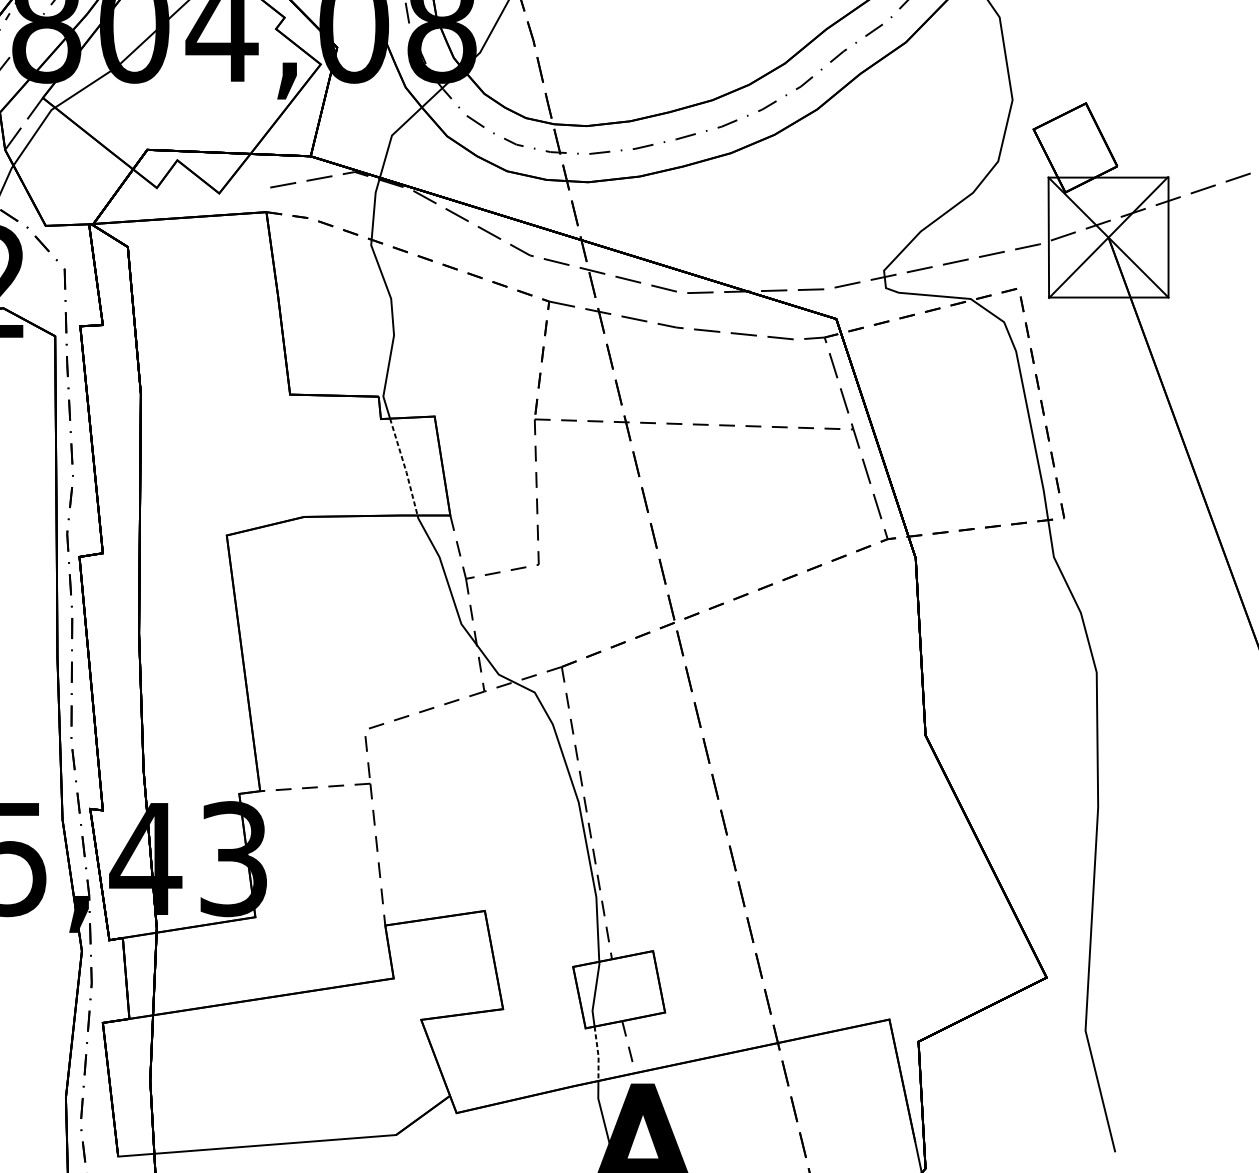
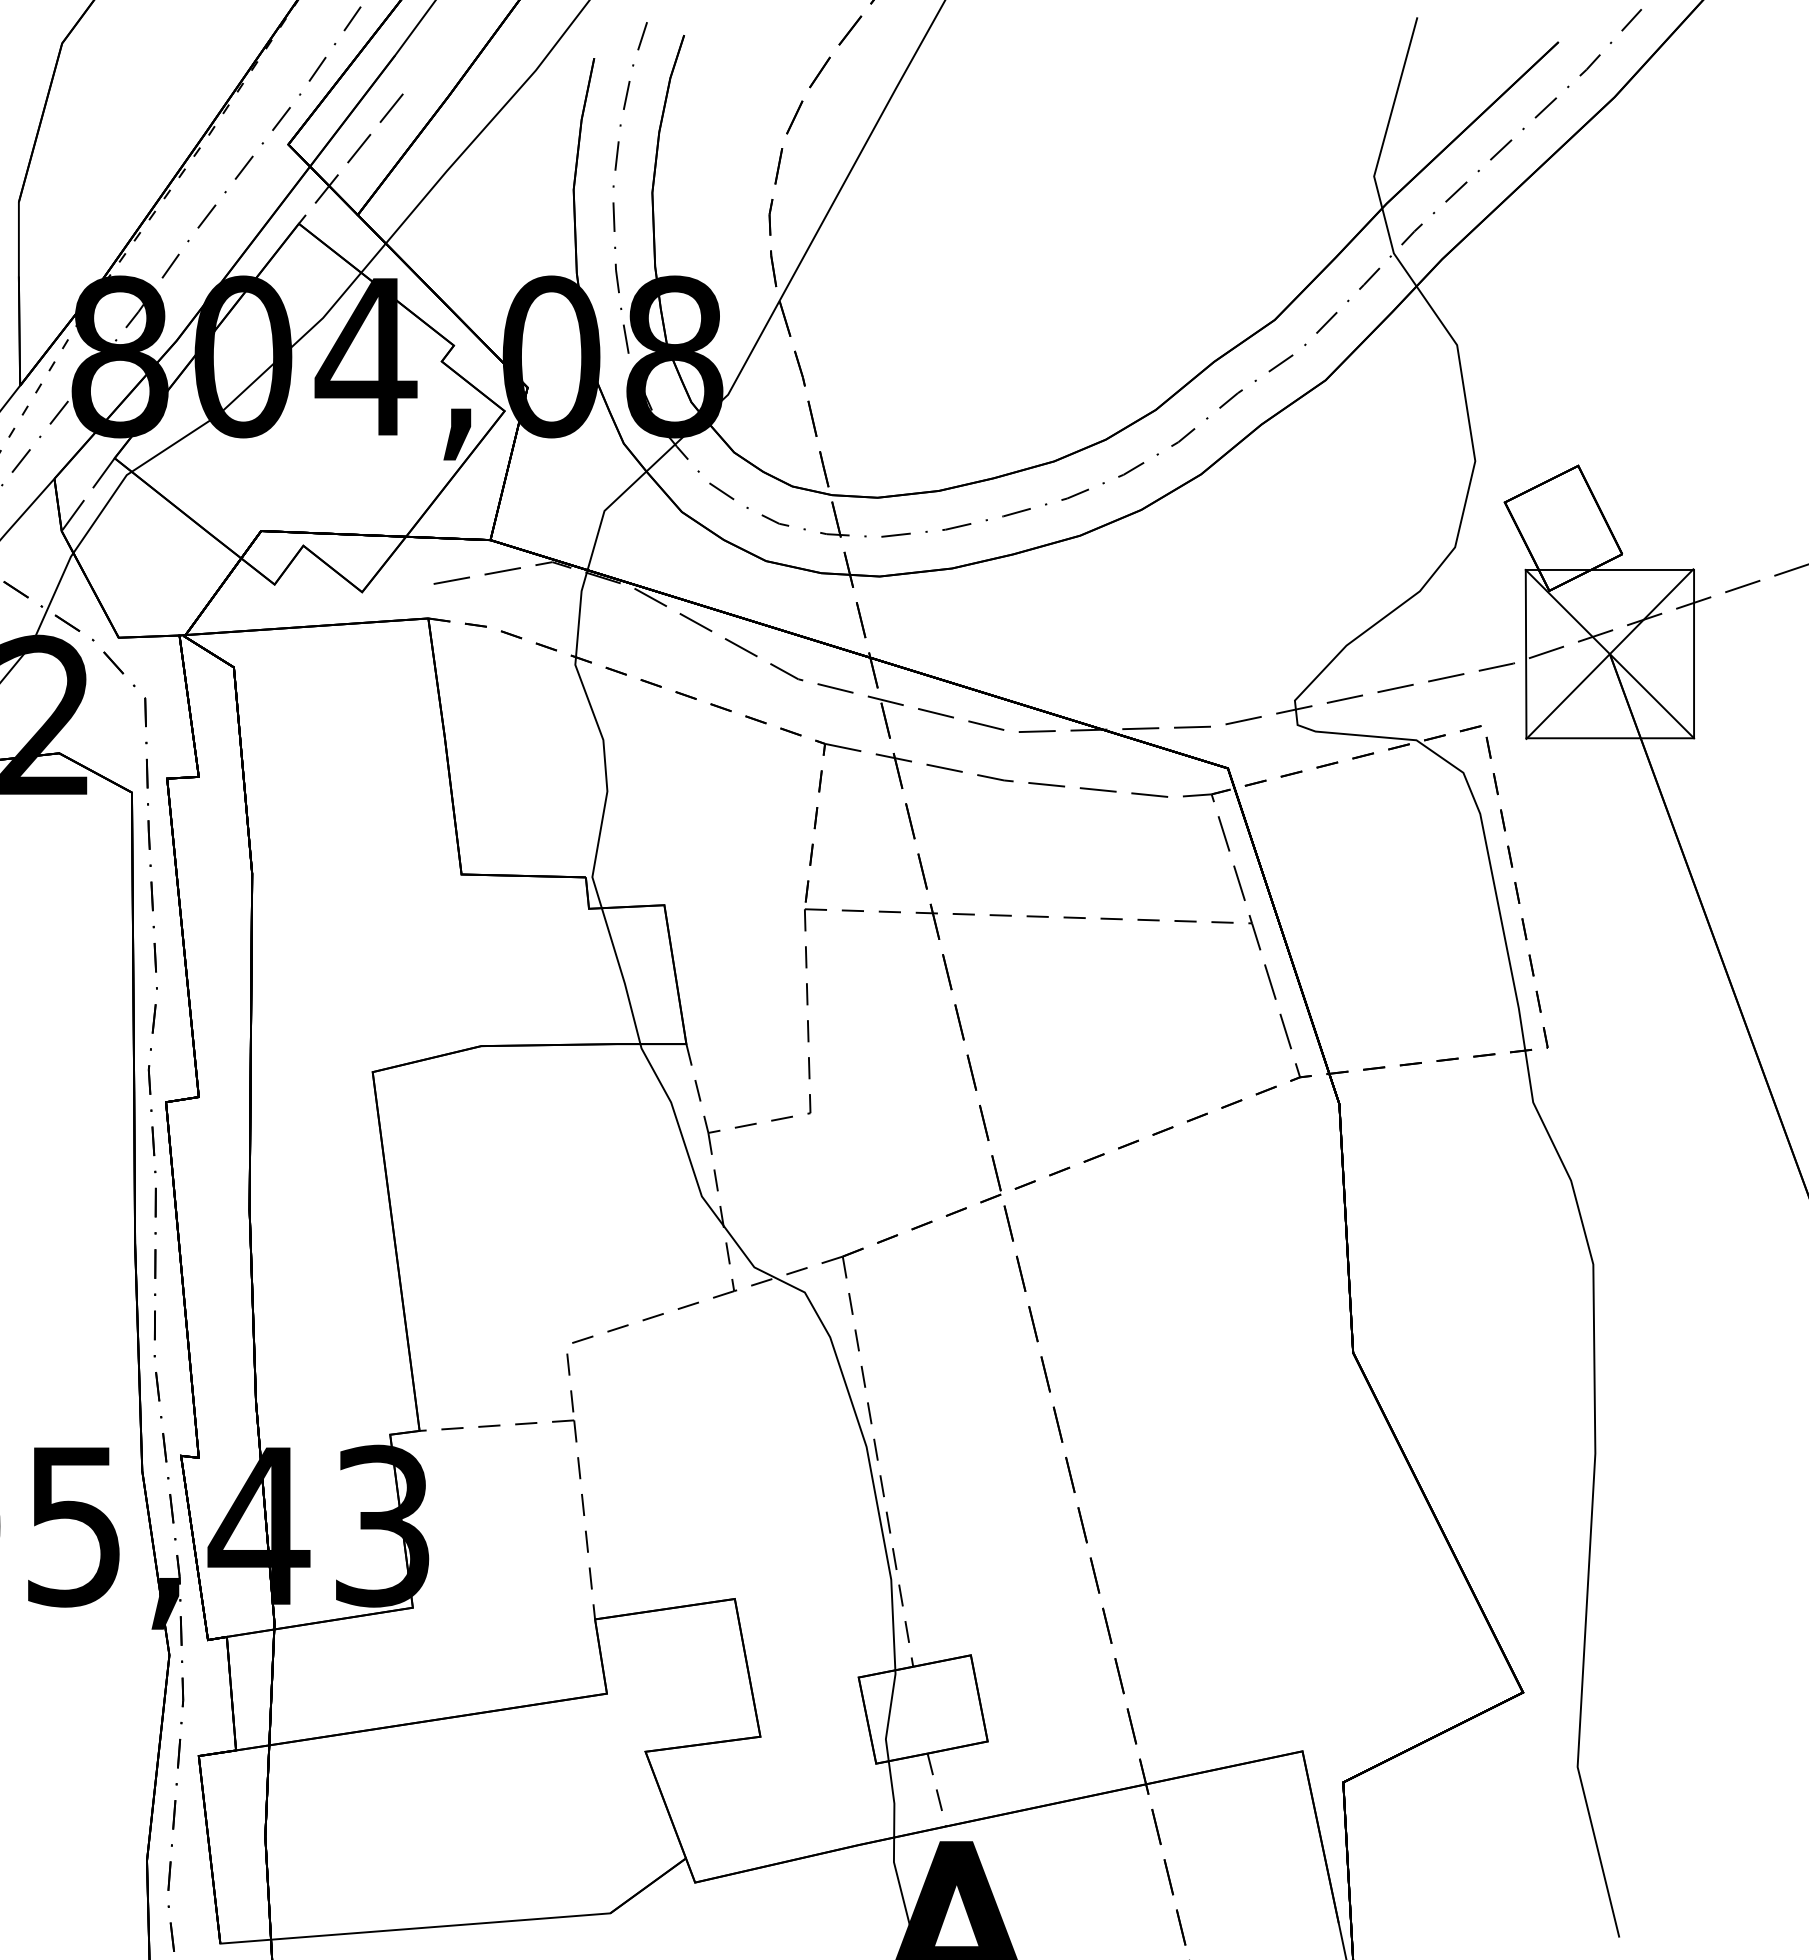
line: (404, 468) -> (622, 977), dashed -> solid
line: (597, 1053) -> (893, 1799), dashed -> solid

